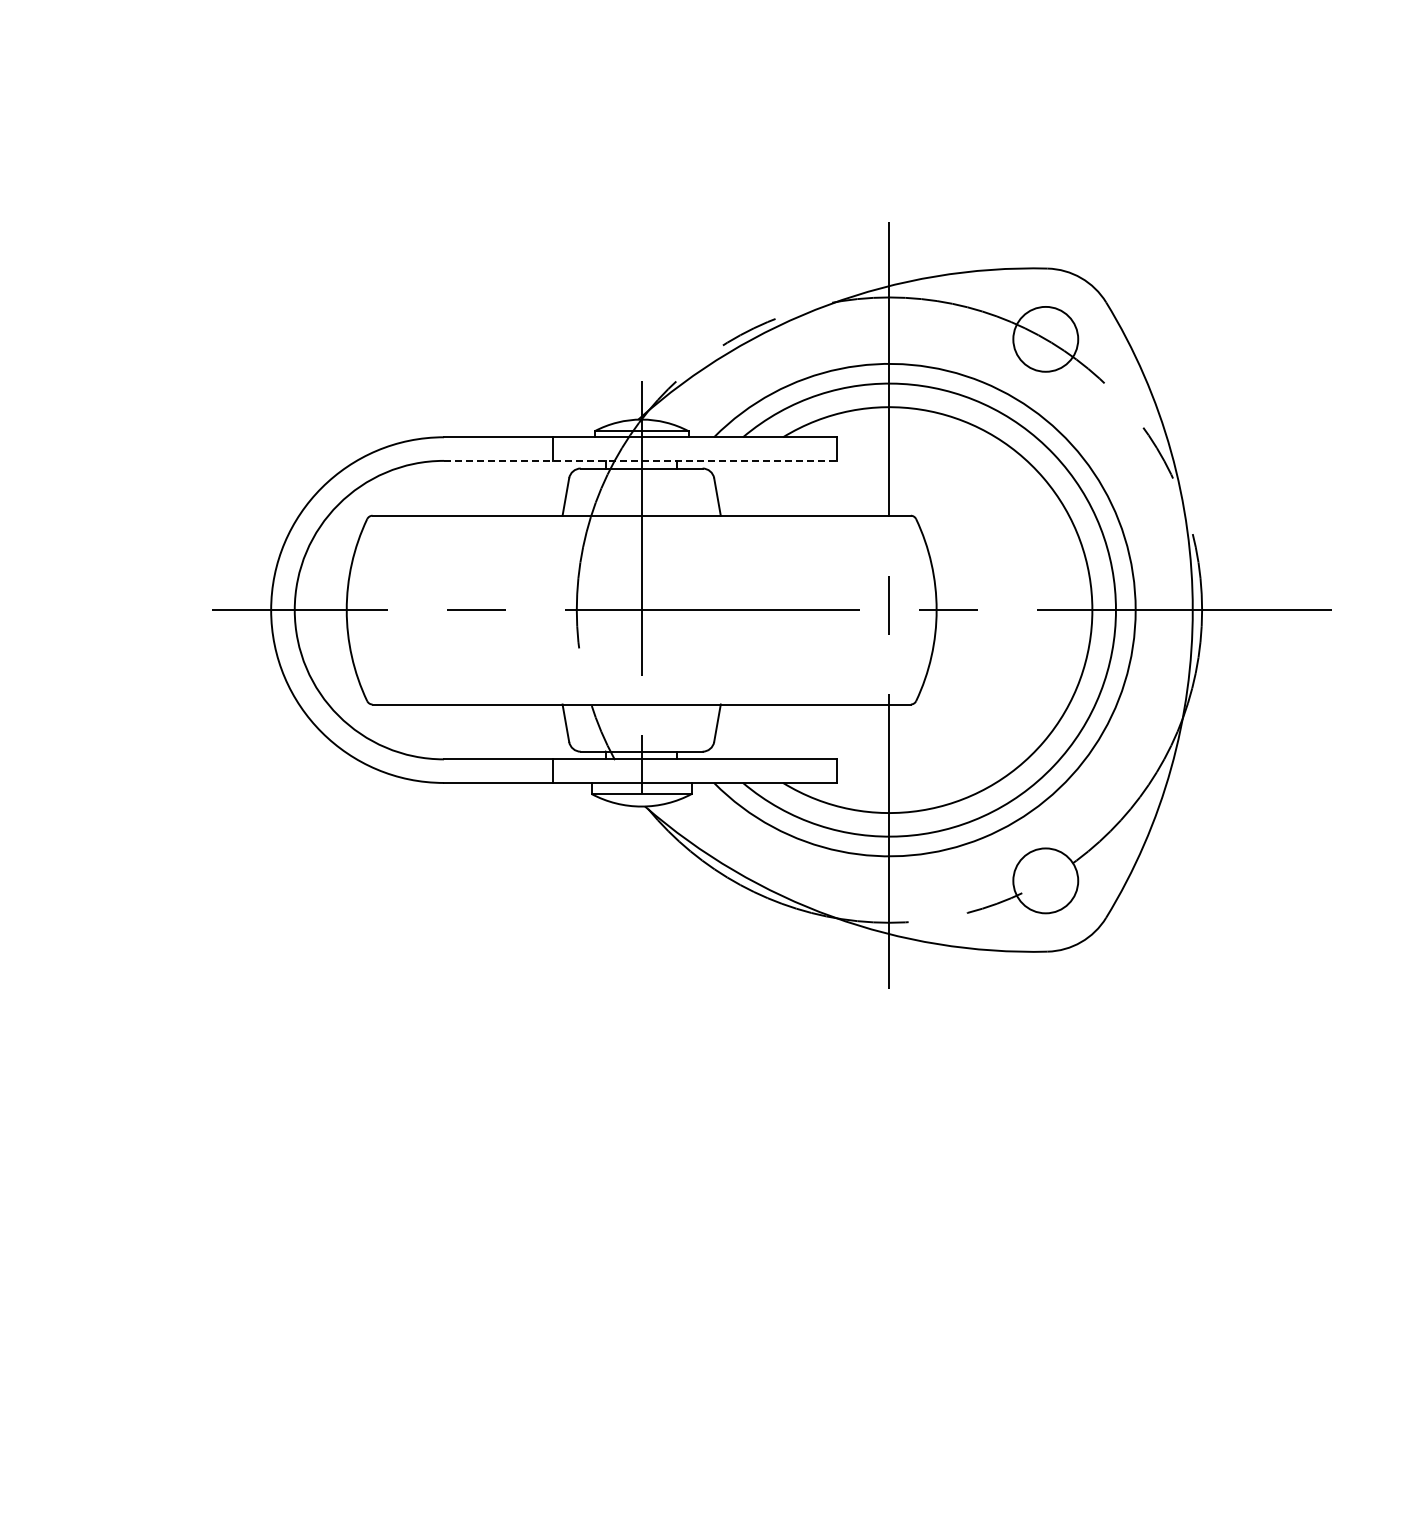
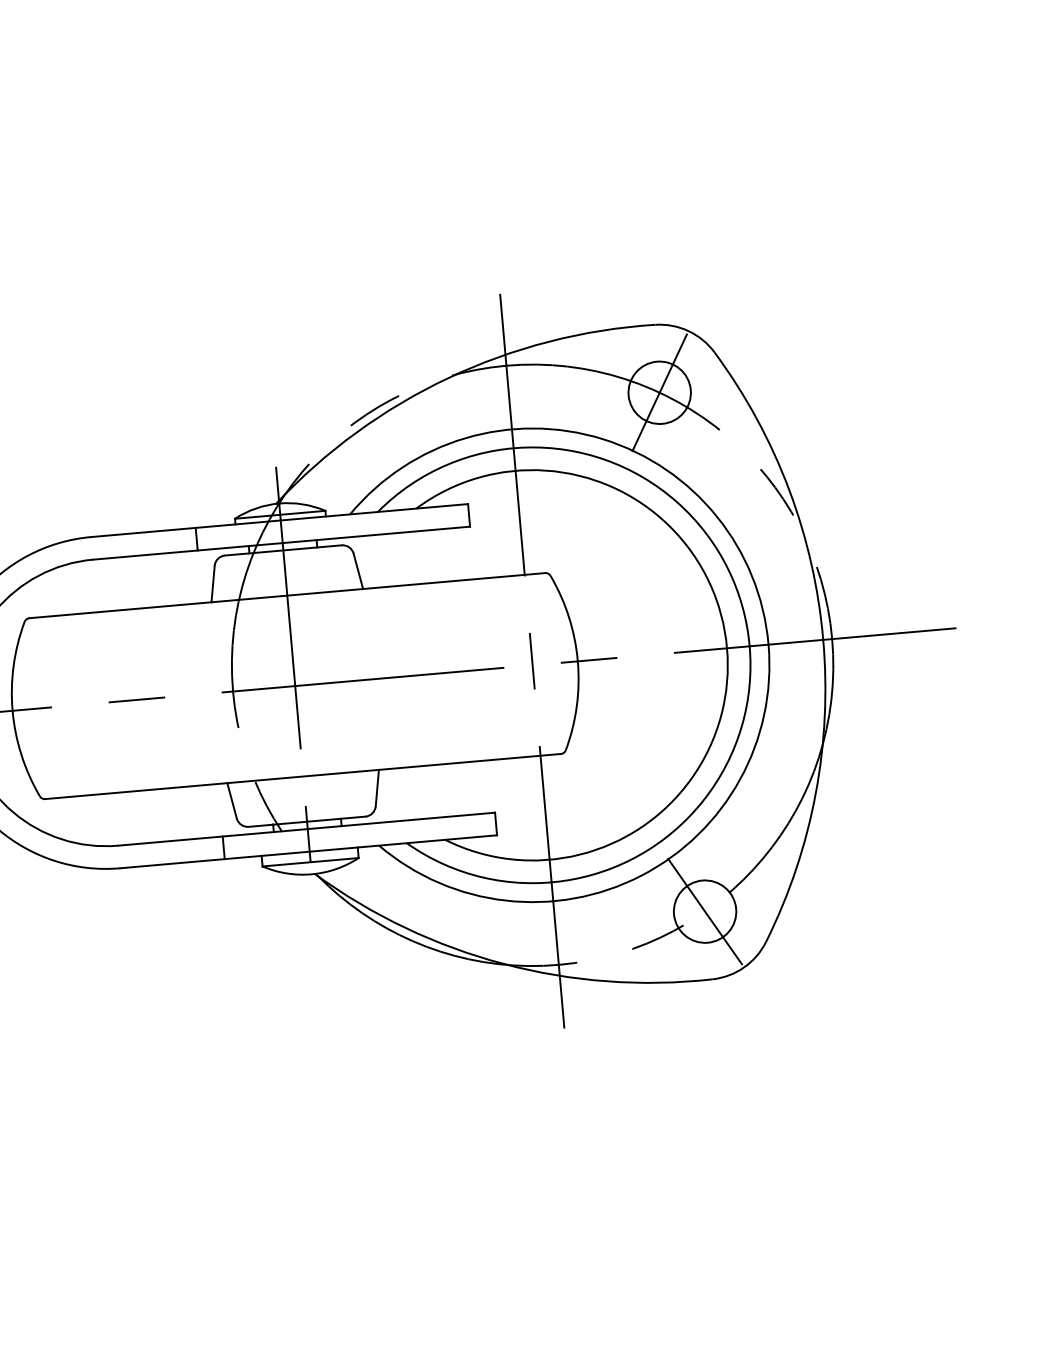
line: (1045, 339) -> (659, 392), added
line: (640, 460) -> (281, 542), dashed -> solid
line: (1045, 880) -> (704, 911), added

